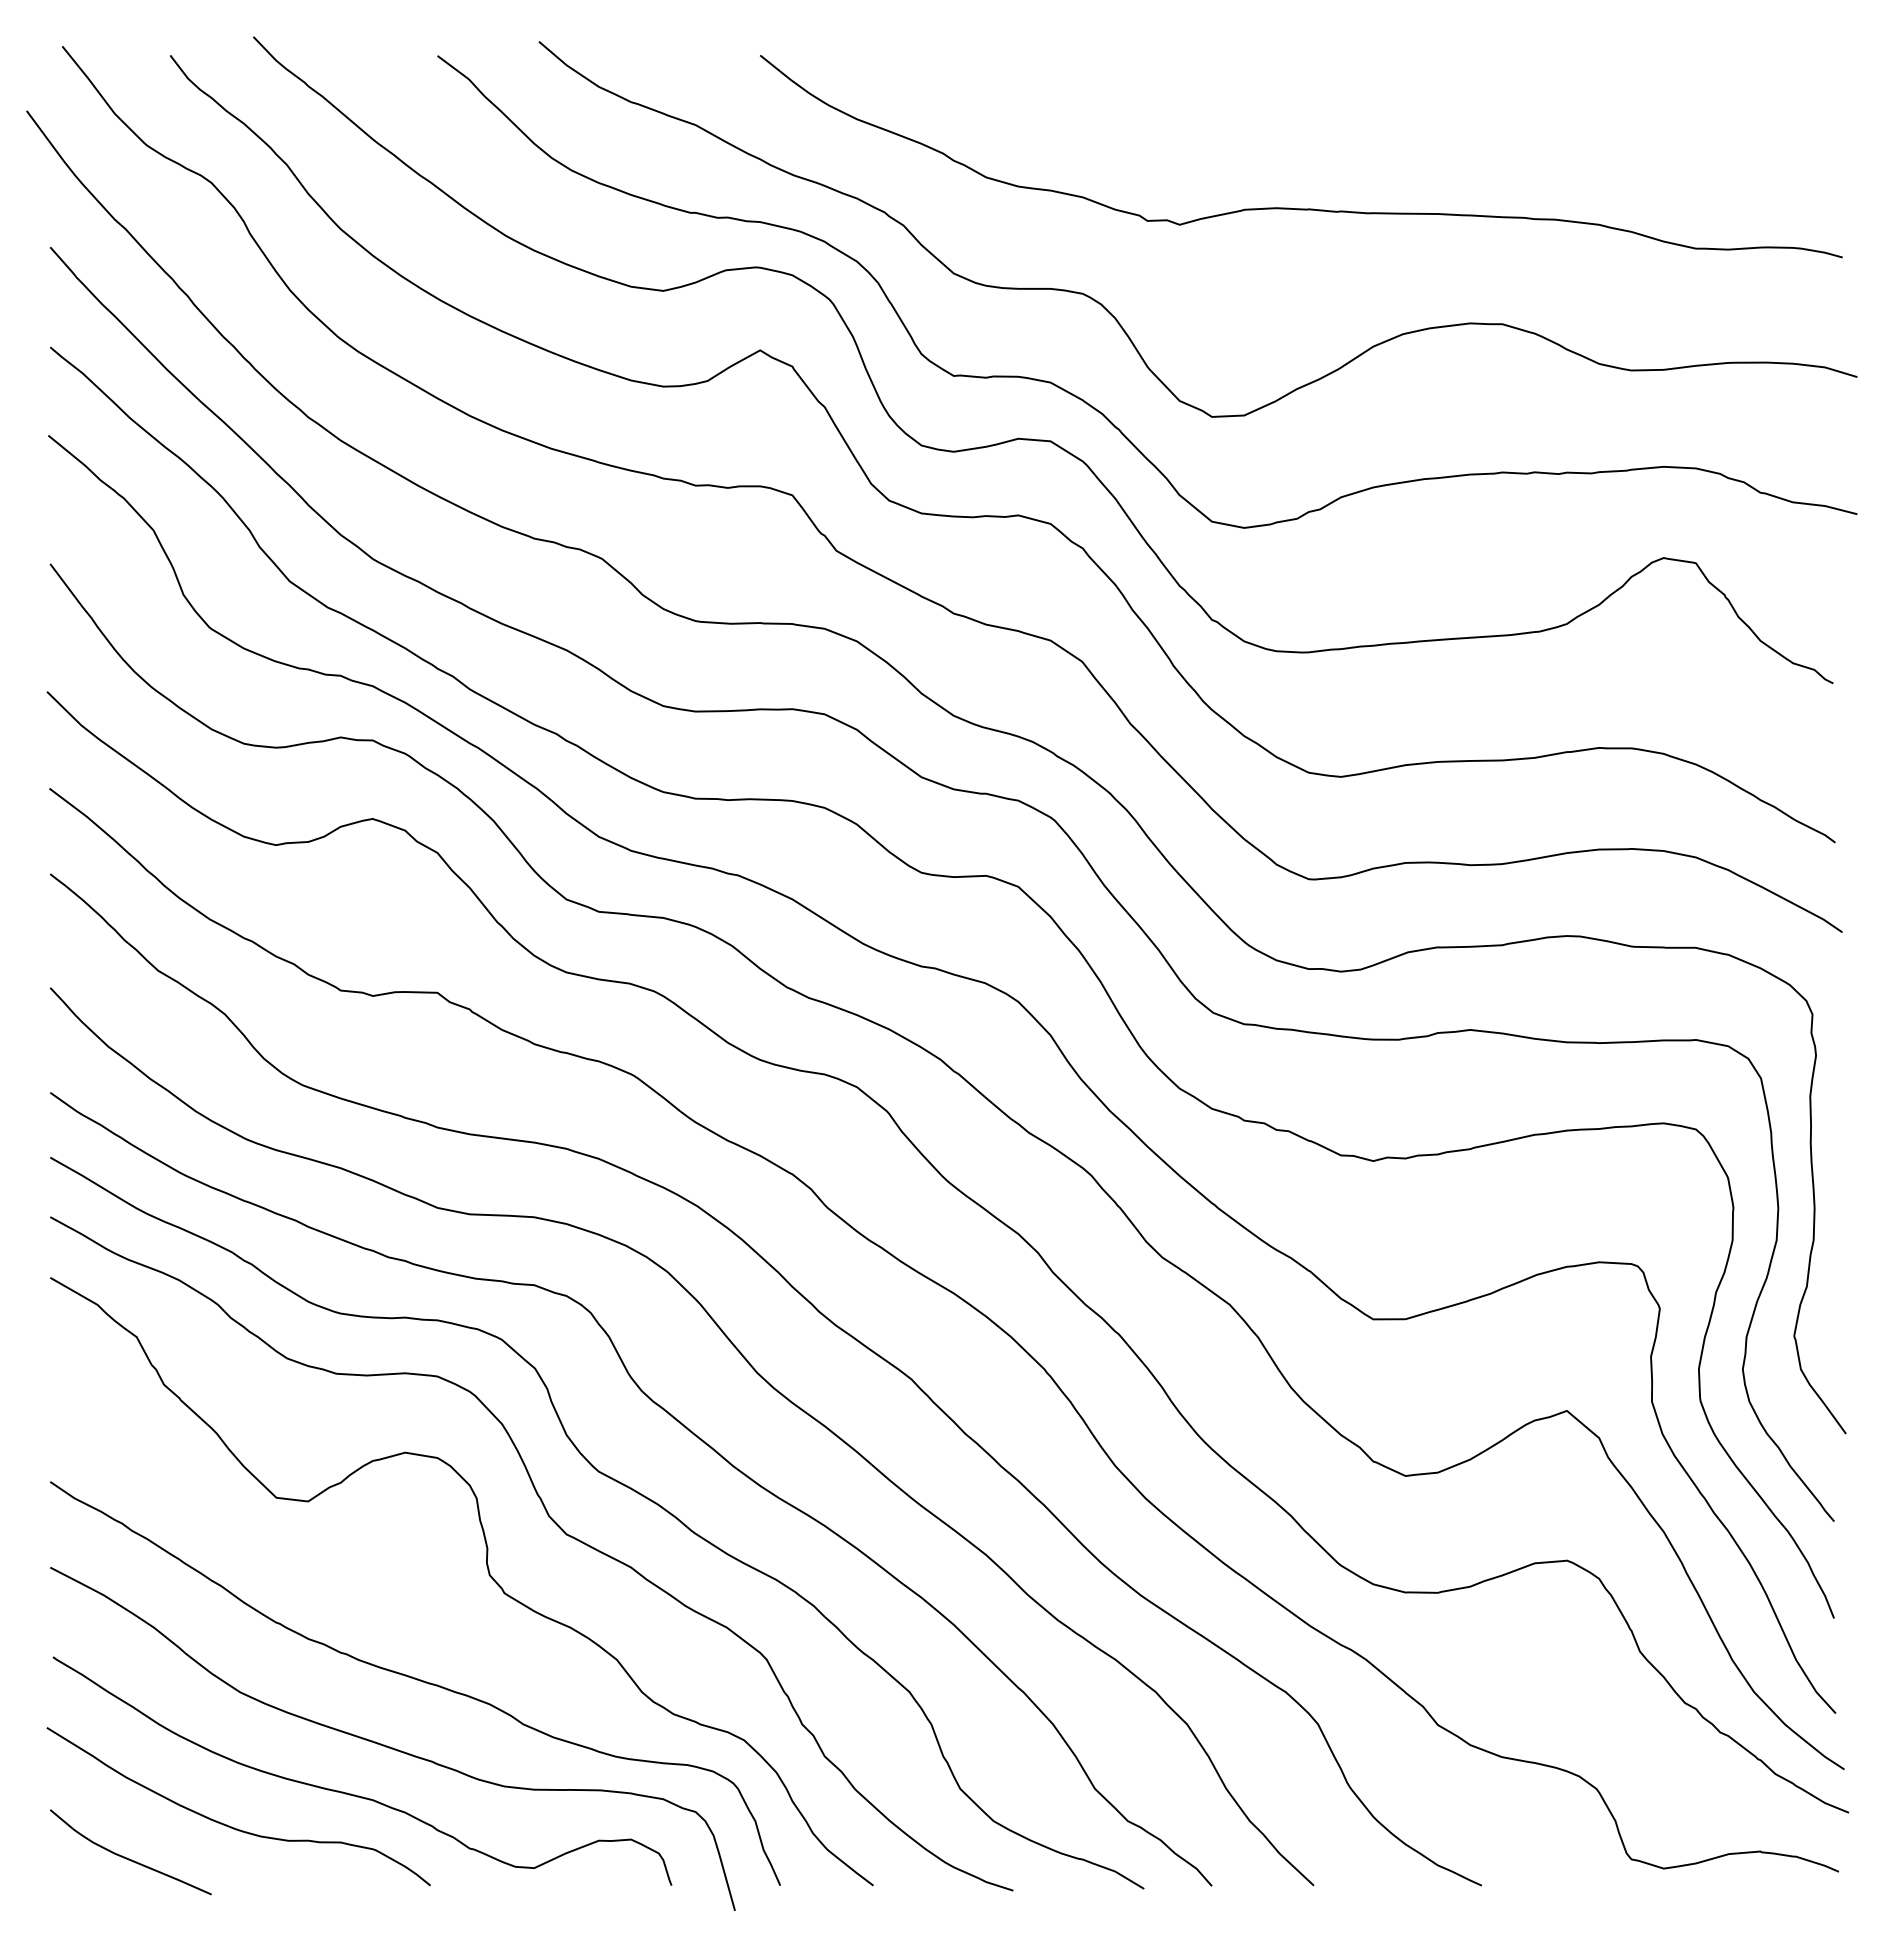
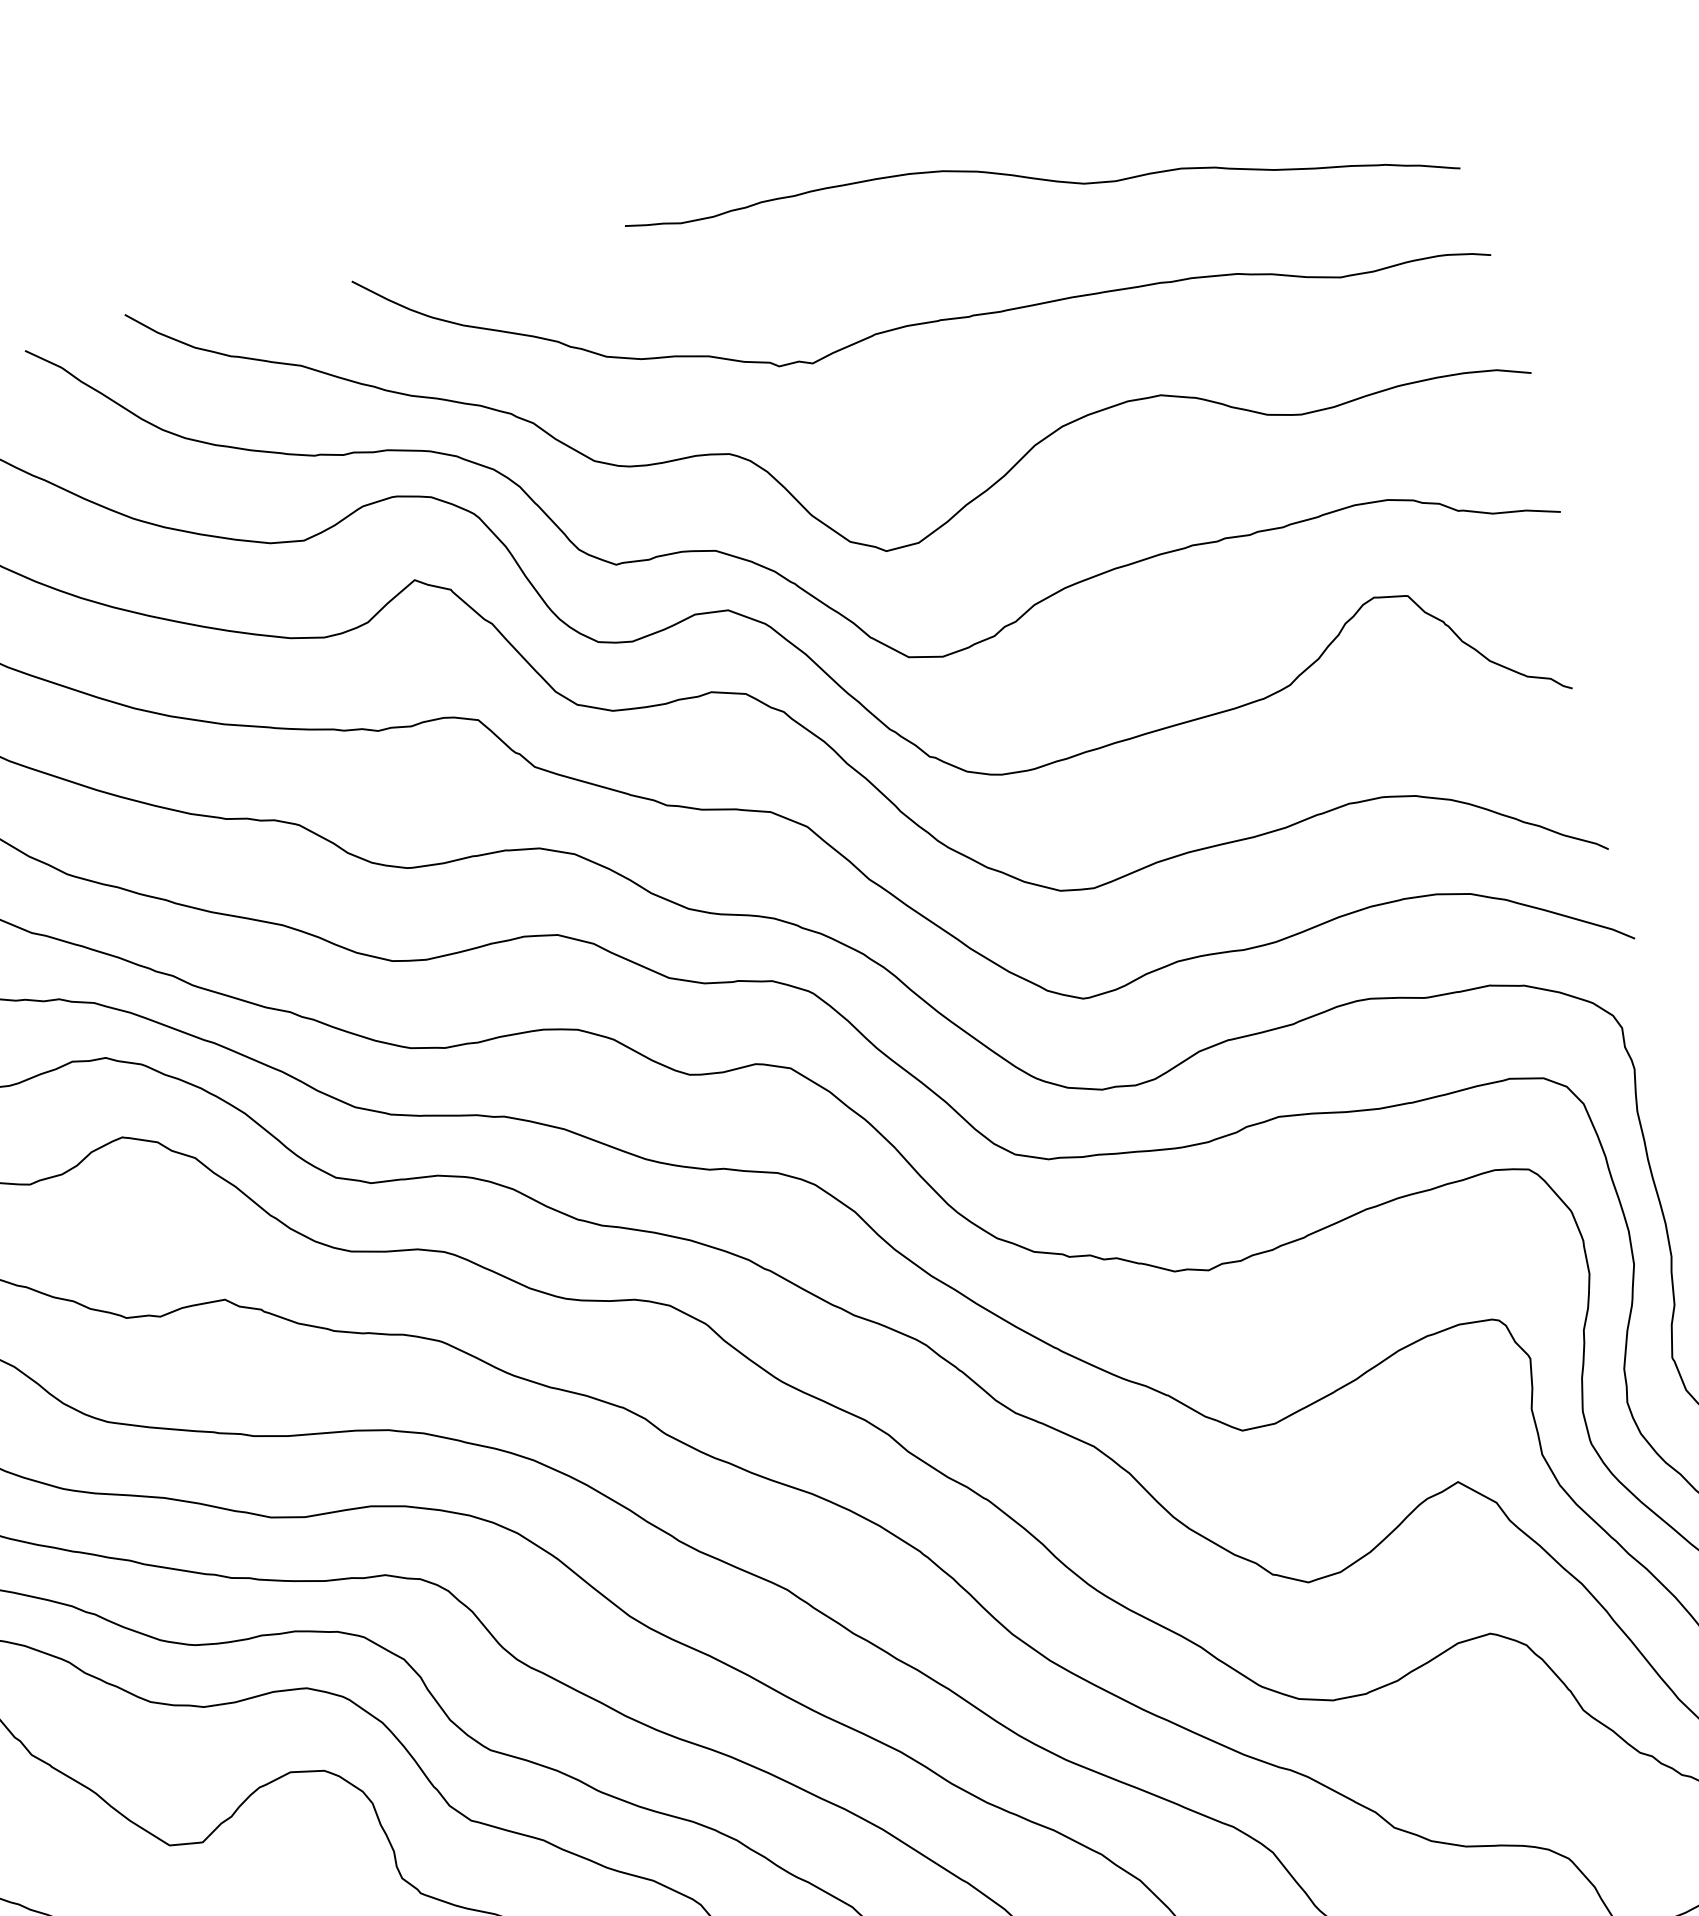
curve: (1437, 99) -> (1047, 181), added

